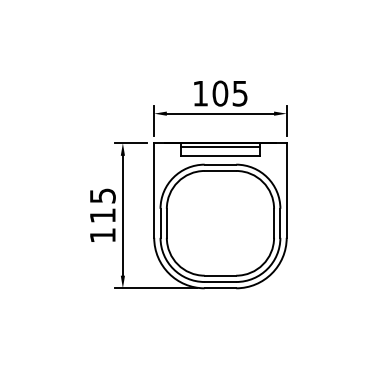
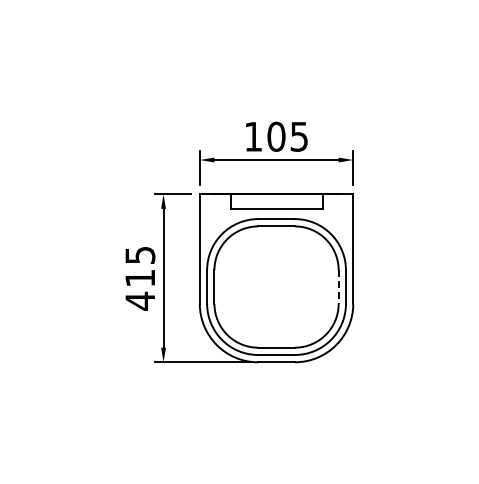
line: (220, 146) -> (276, 198), removed
line: (273, 223) -> (338, 287), solid -> dashed
text: (102, 234) -> (139, 300), 115 -> 415

